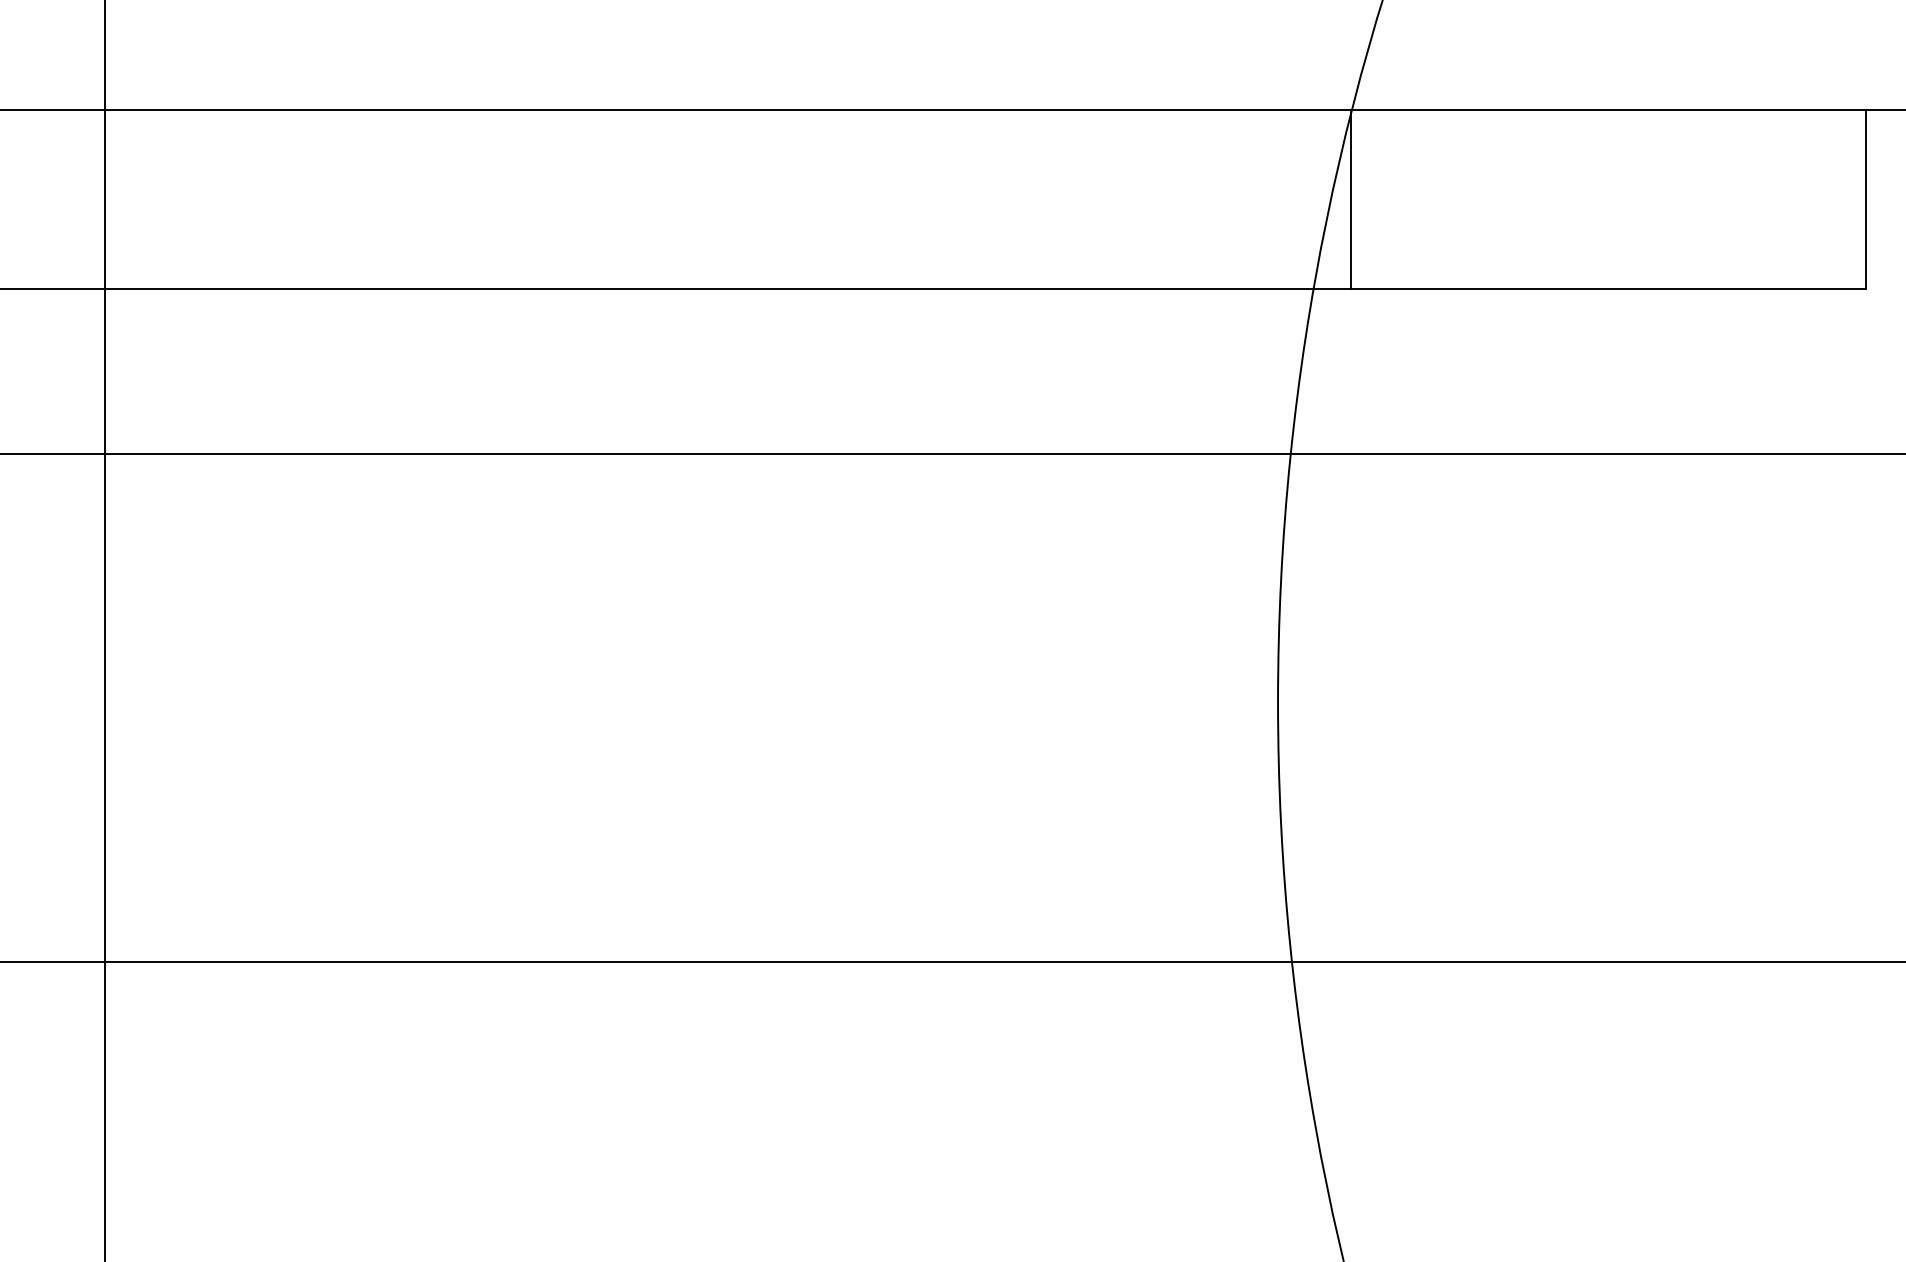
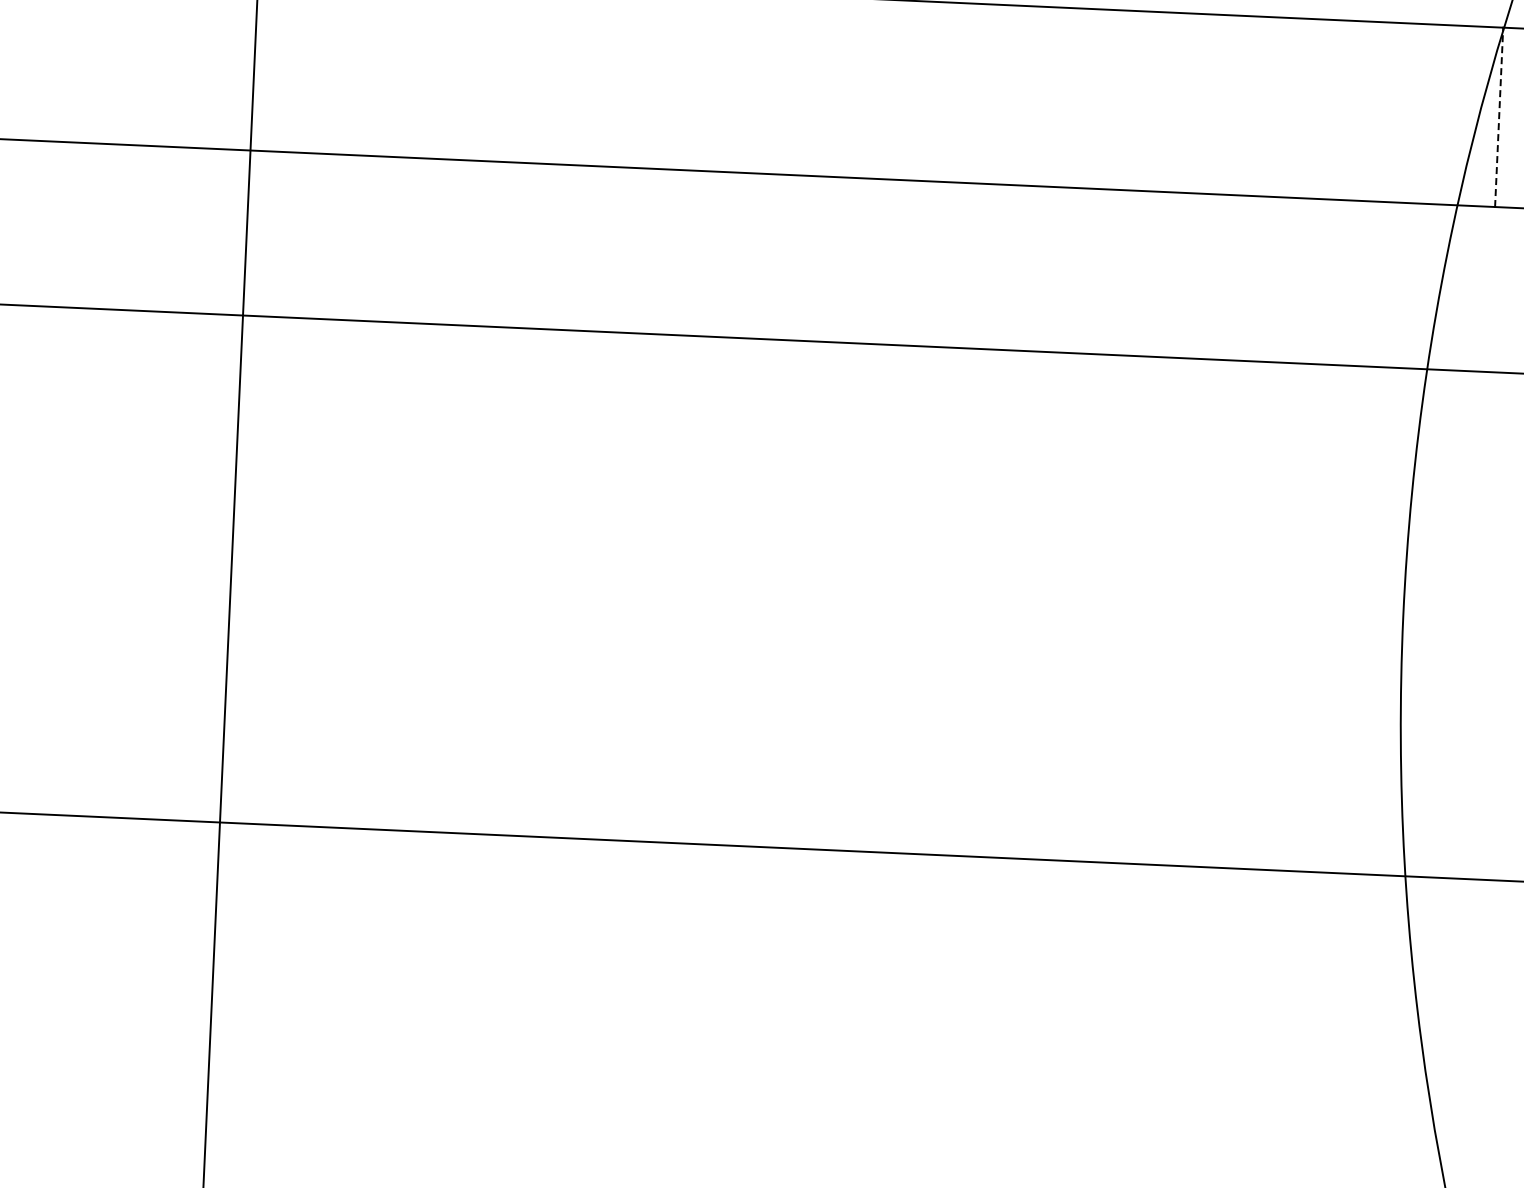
line: (1351, 199) -> (1499, 117), solid -> dashed

